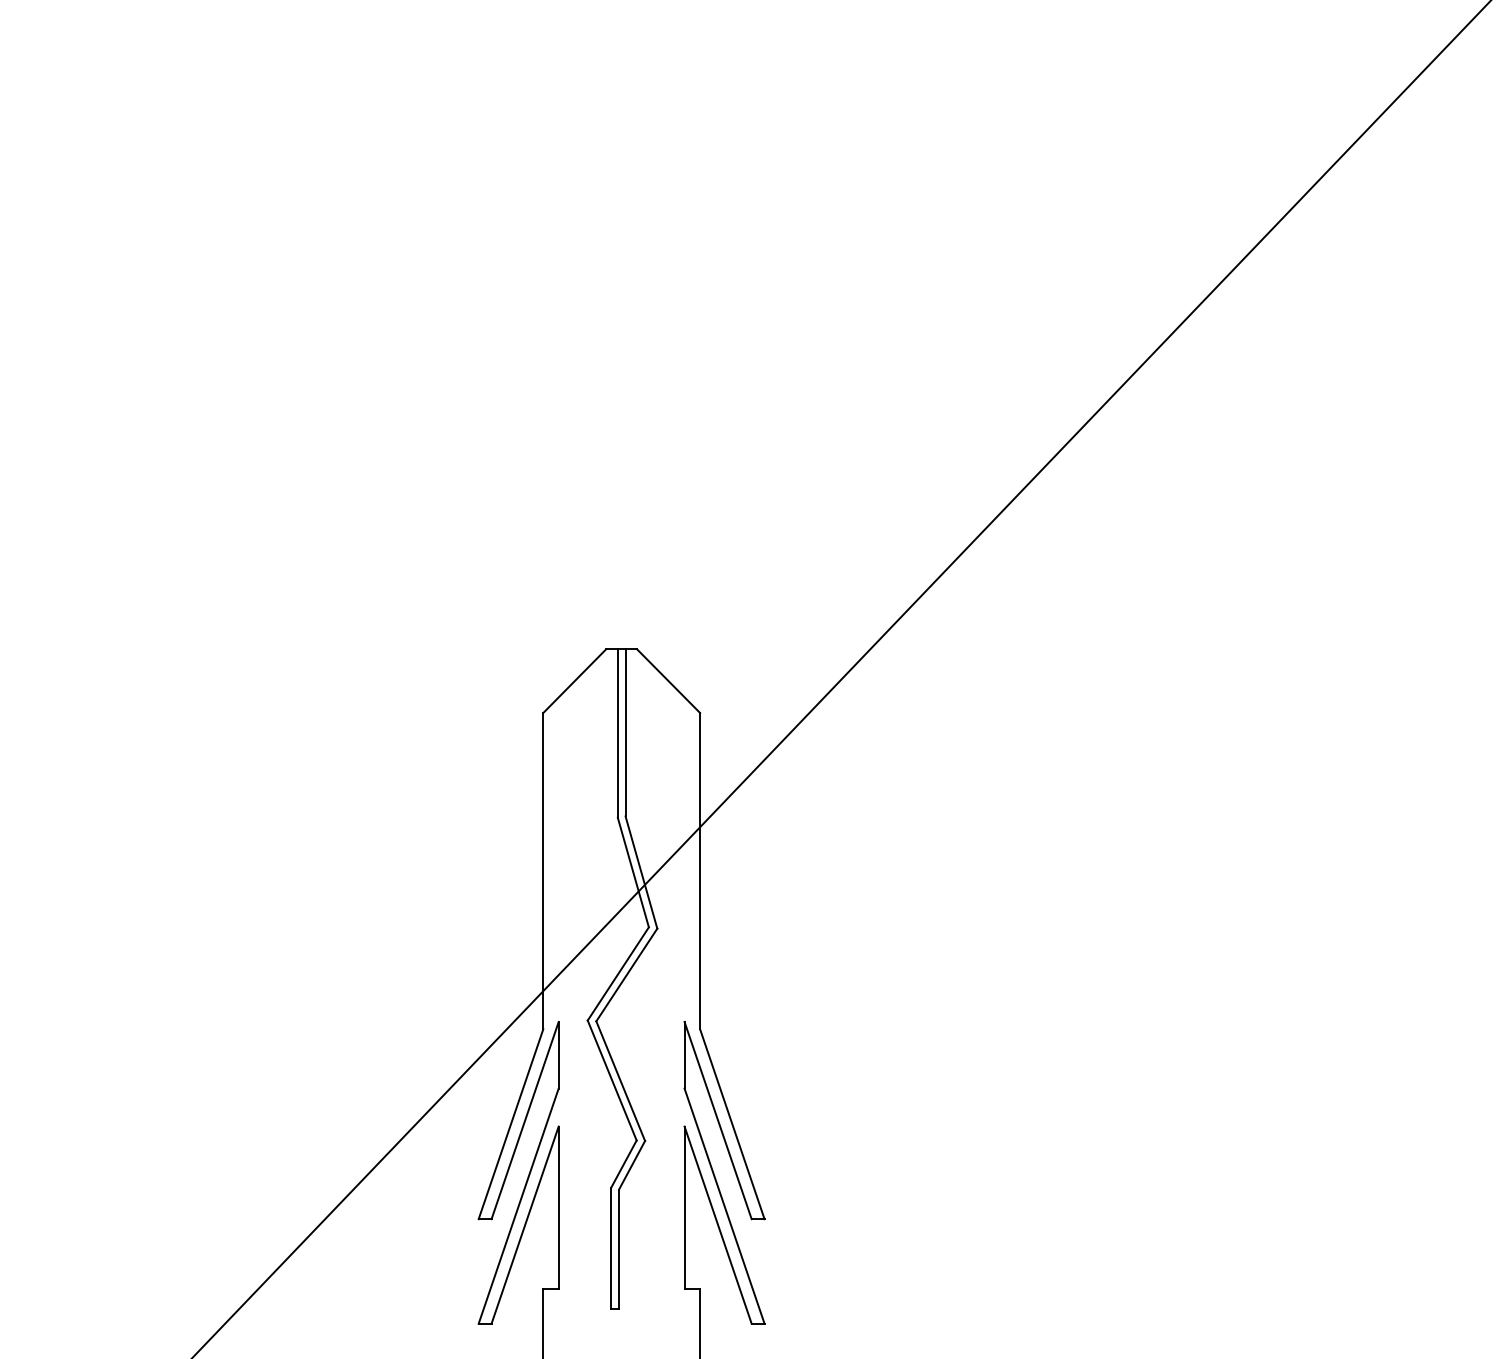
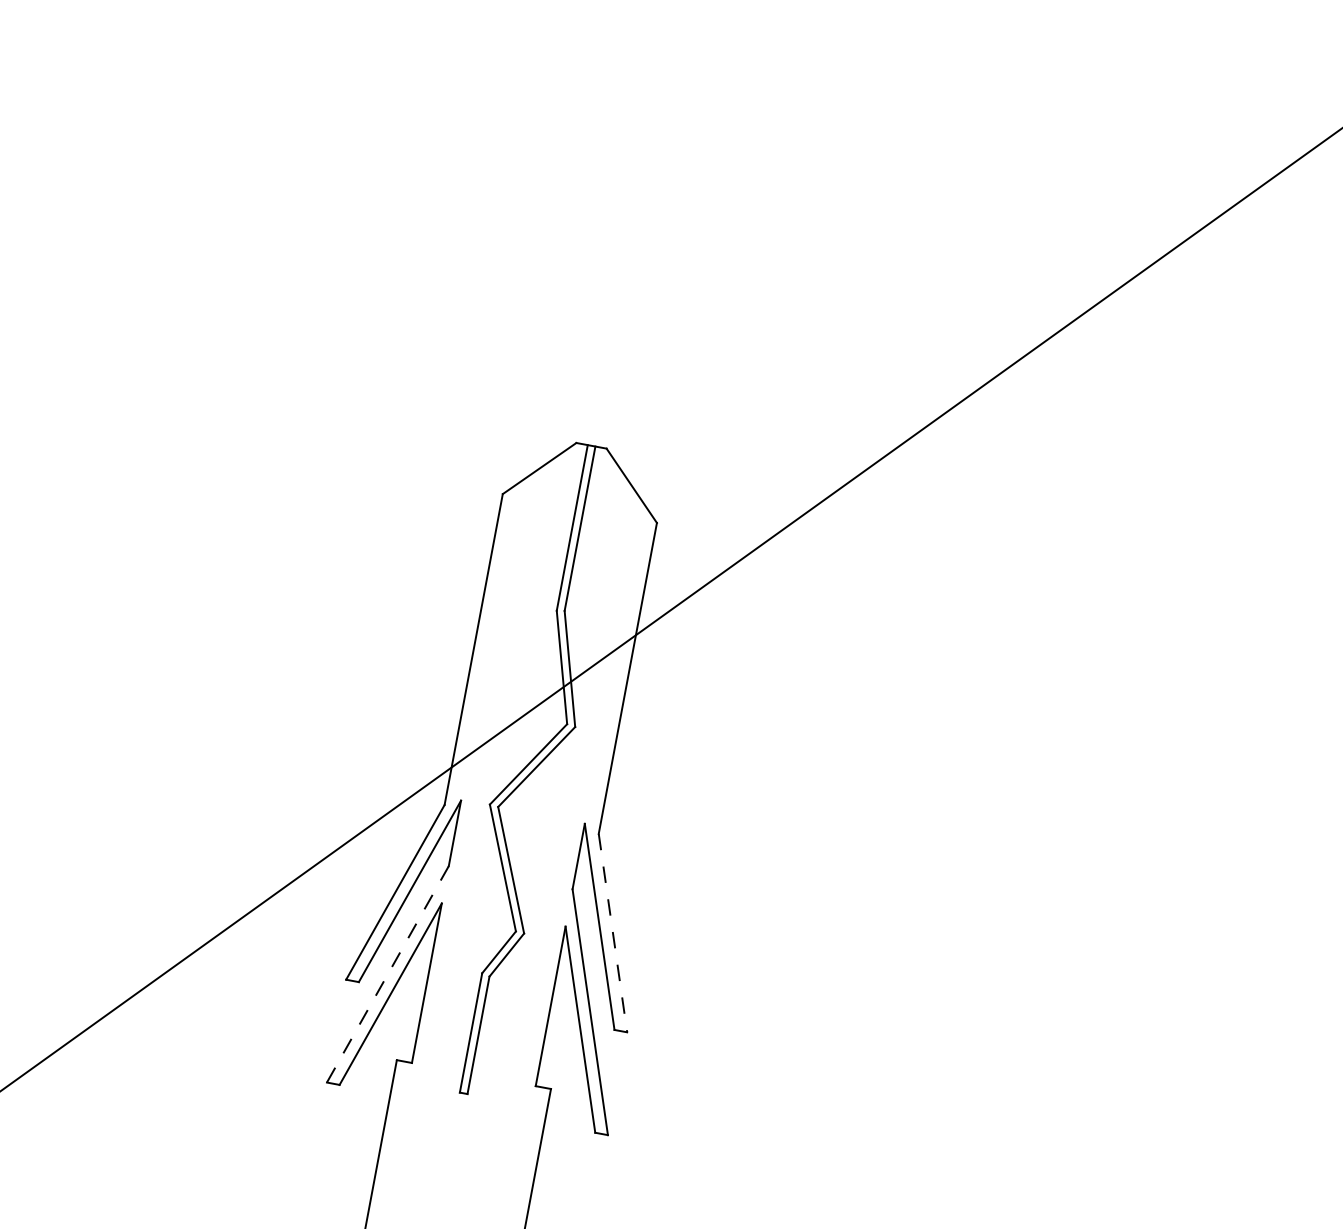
line: (732, 1124) -> (613, 933), solid -> dashed
line: (518, 1206) -> (387, 974), solid -> dashed

